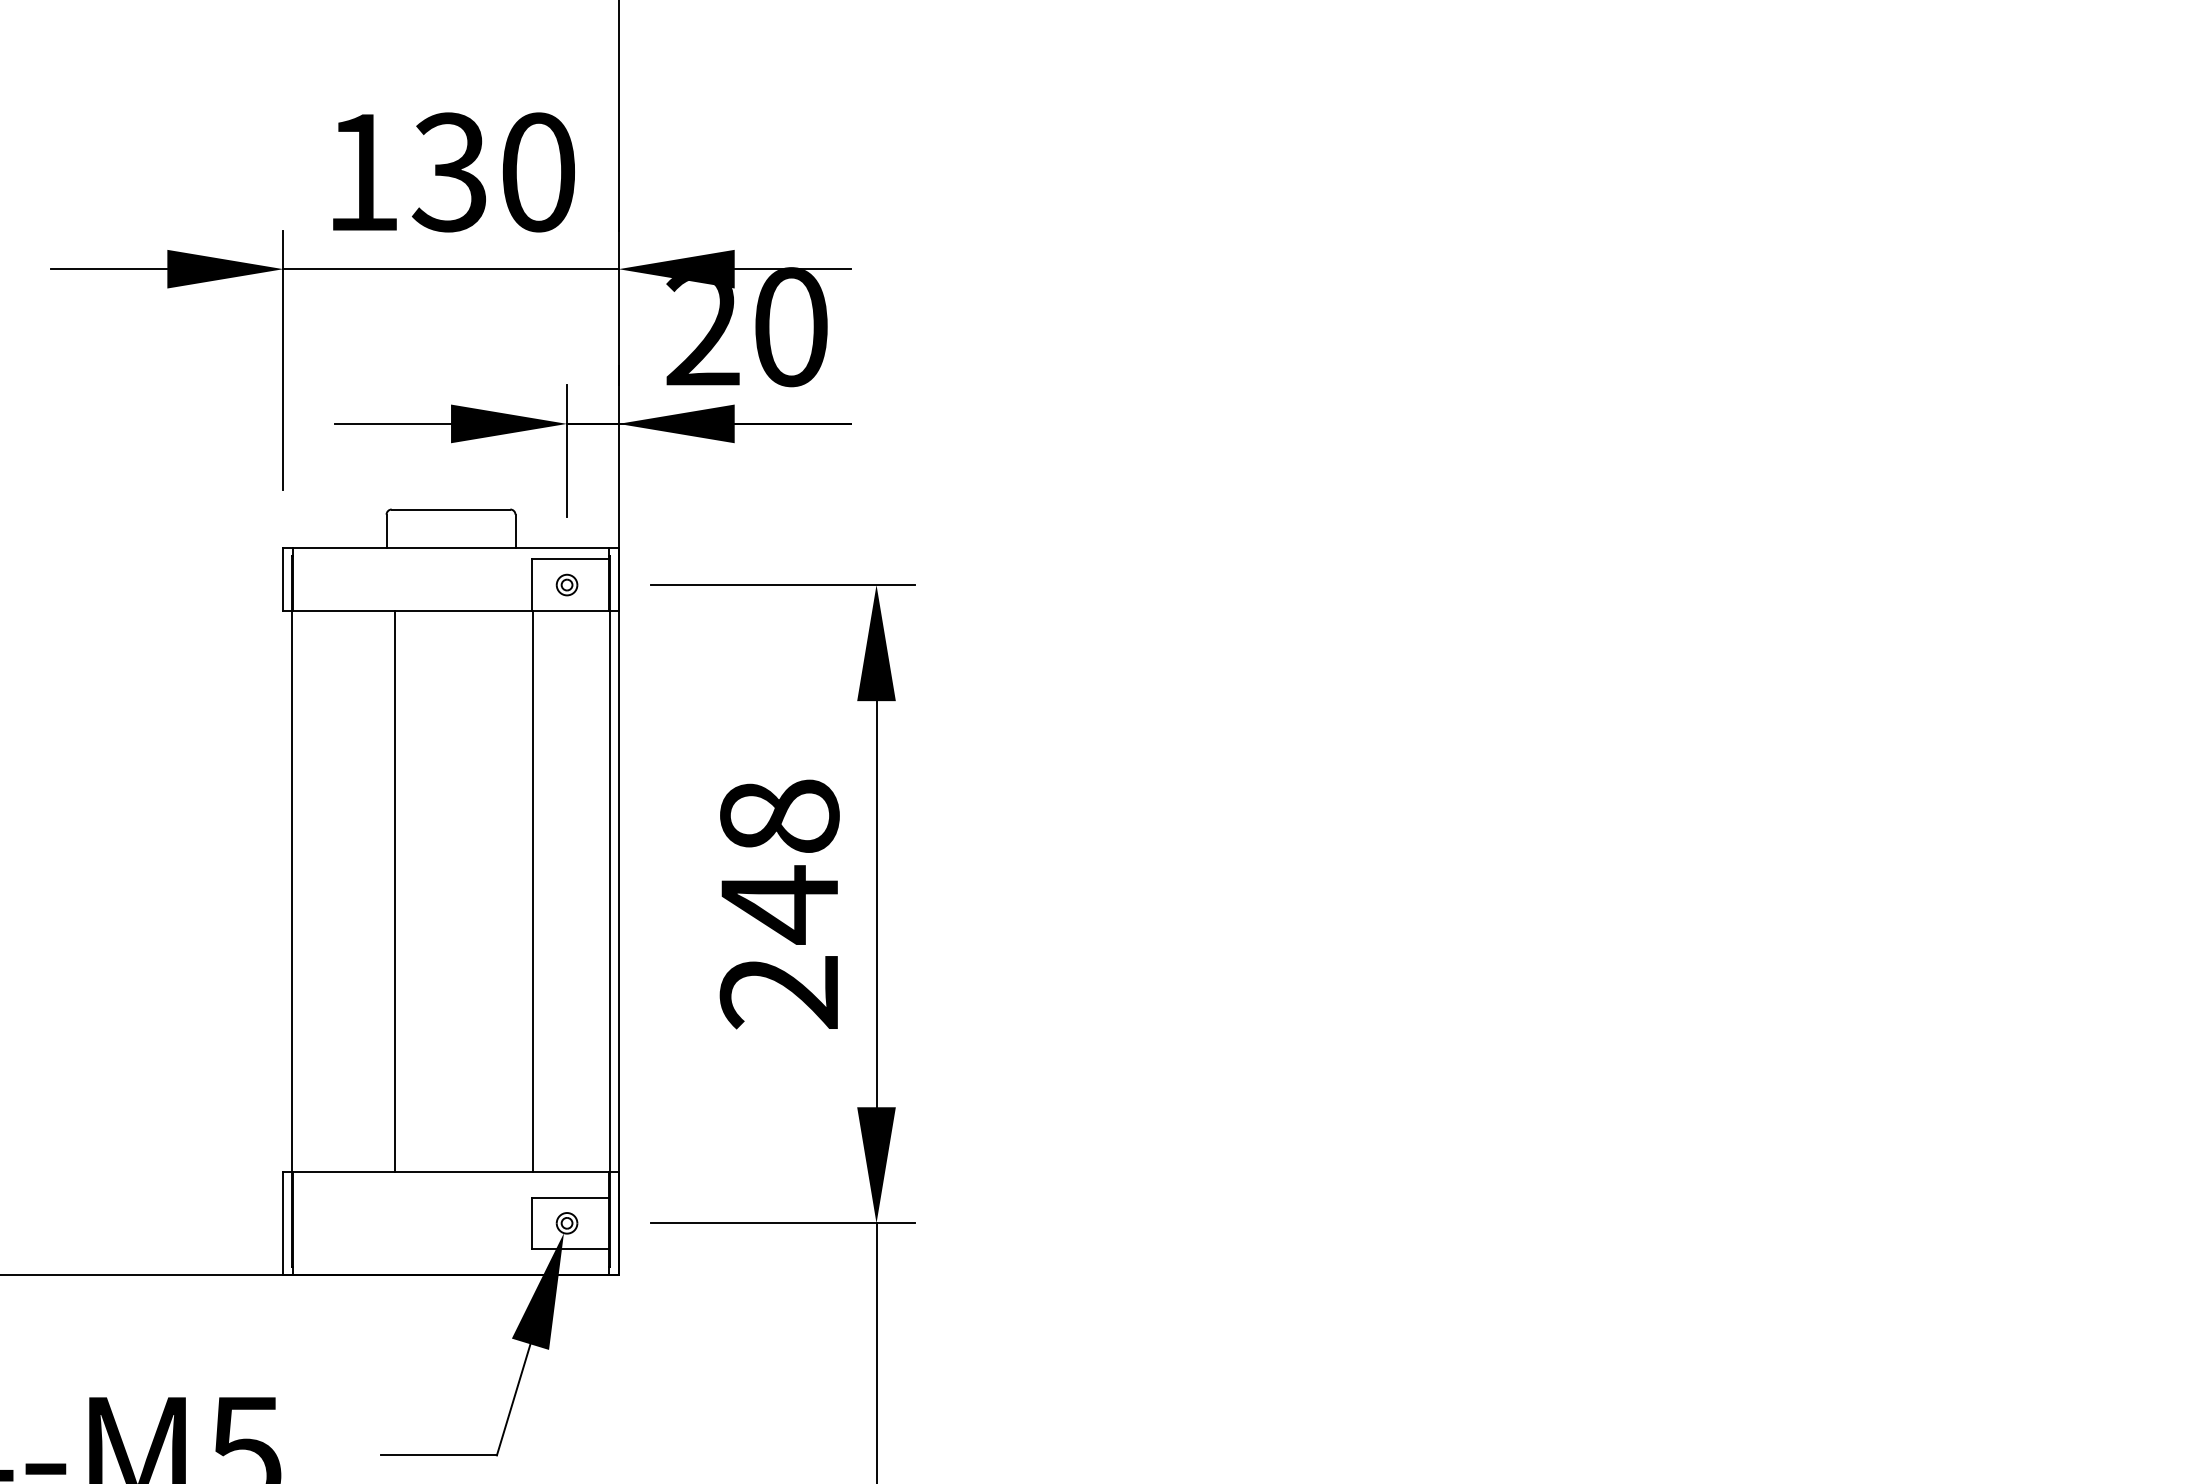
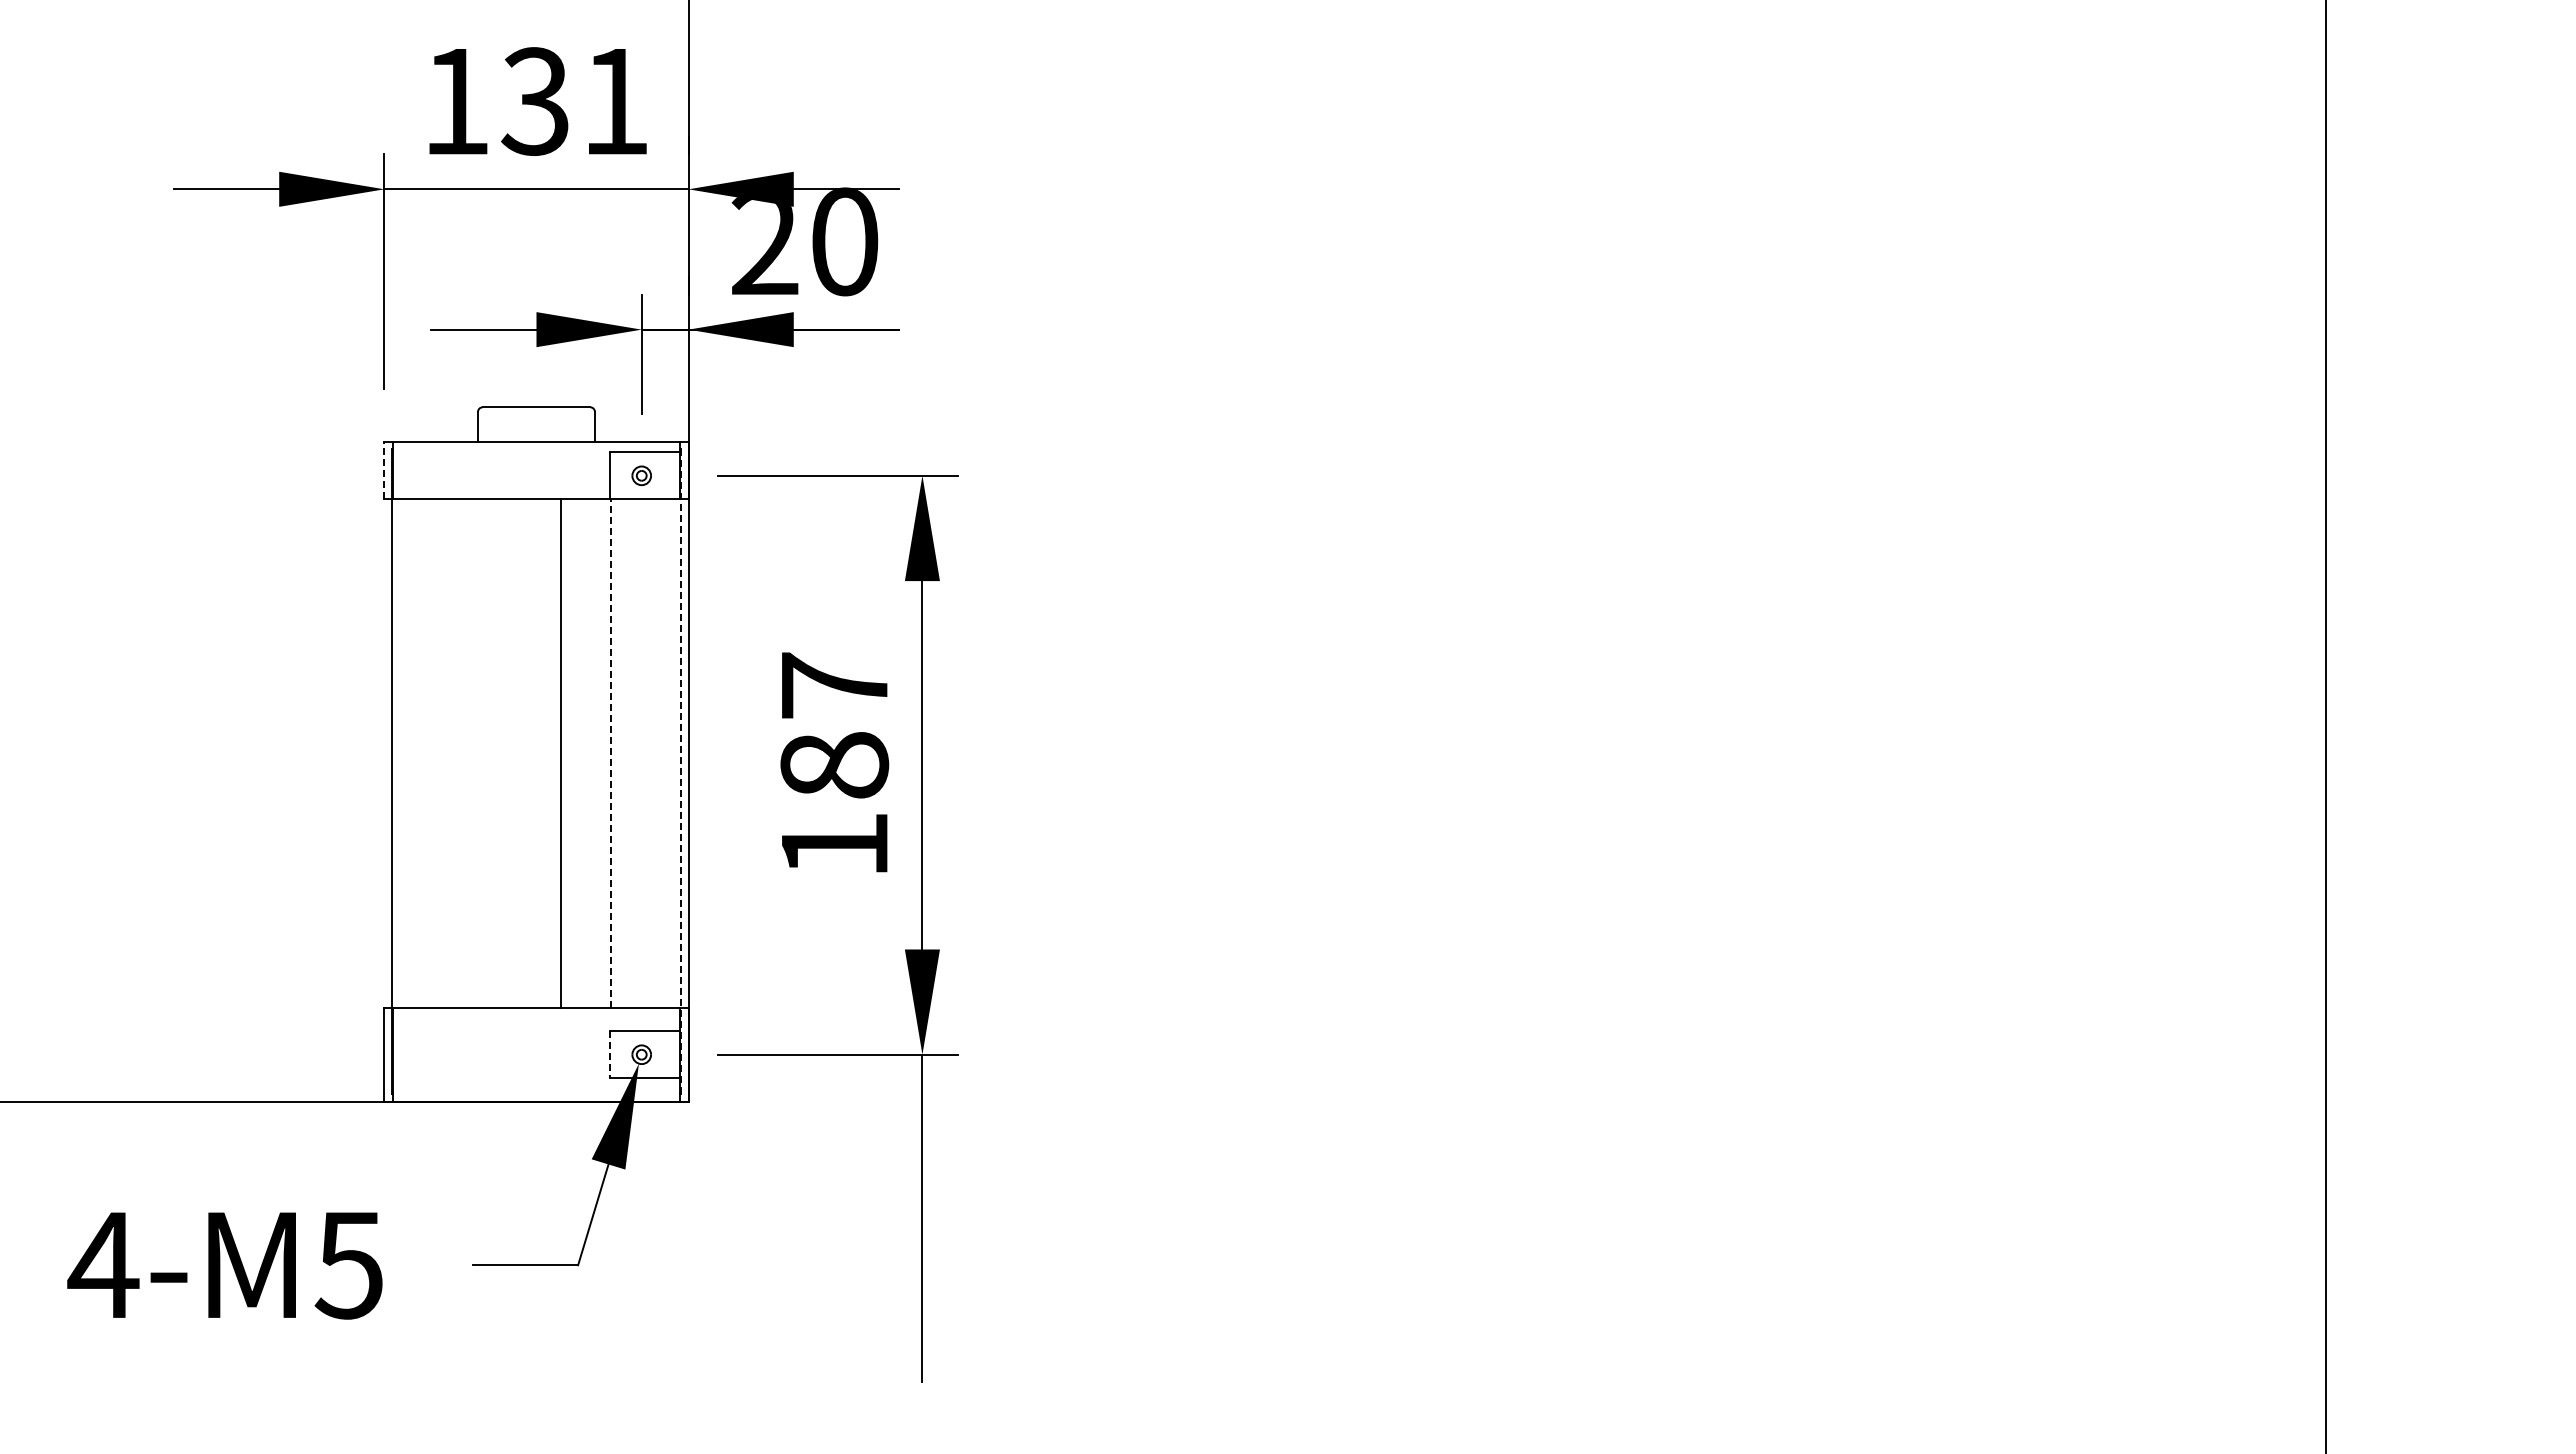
text: (538, 172) -> (615, 101), 130 -> 131
line: (283, 579) -> (384, 470), solid -> dashed
line: (394, 891) -> (560, 753), moved
line: (532, 891) -> (610, 753), solid -> dashed
text: (779, 904) -> (834, 765), 248 -> 187
line: (610, 912) -> (681, 772), solid -> dashed
line: (531, 1224) -> (609, 1055), solid -> dashed

